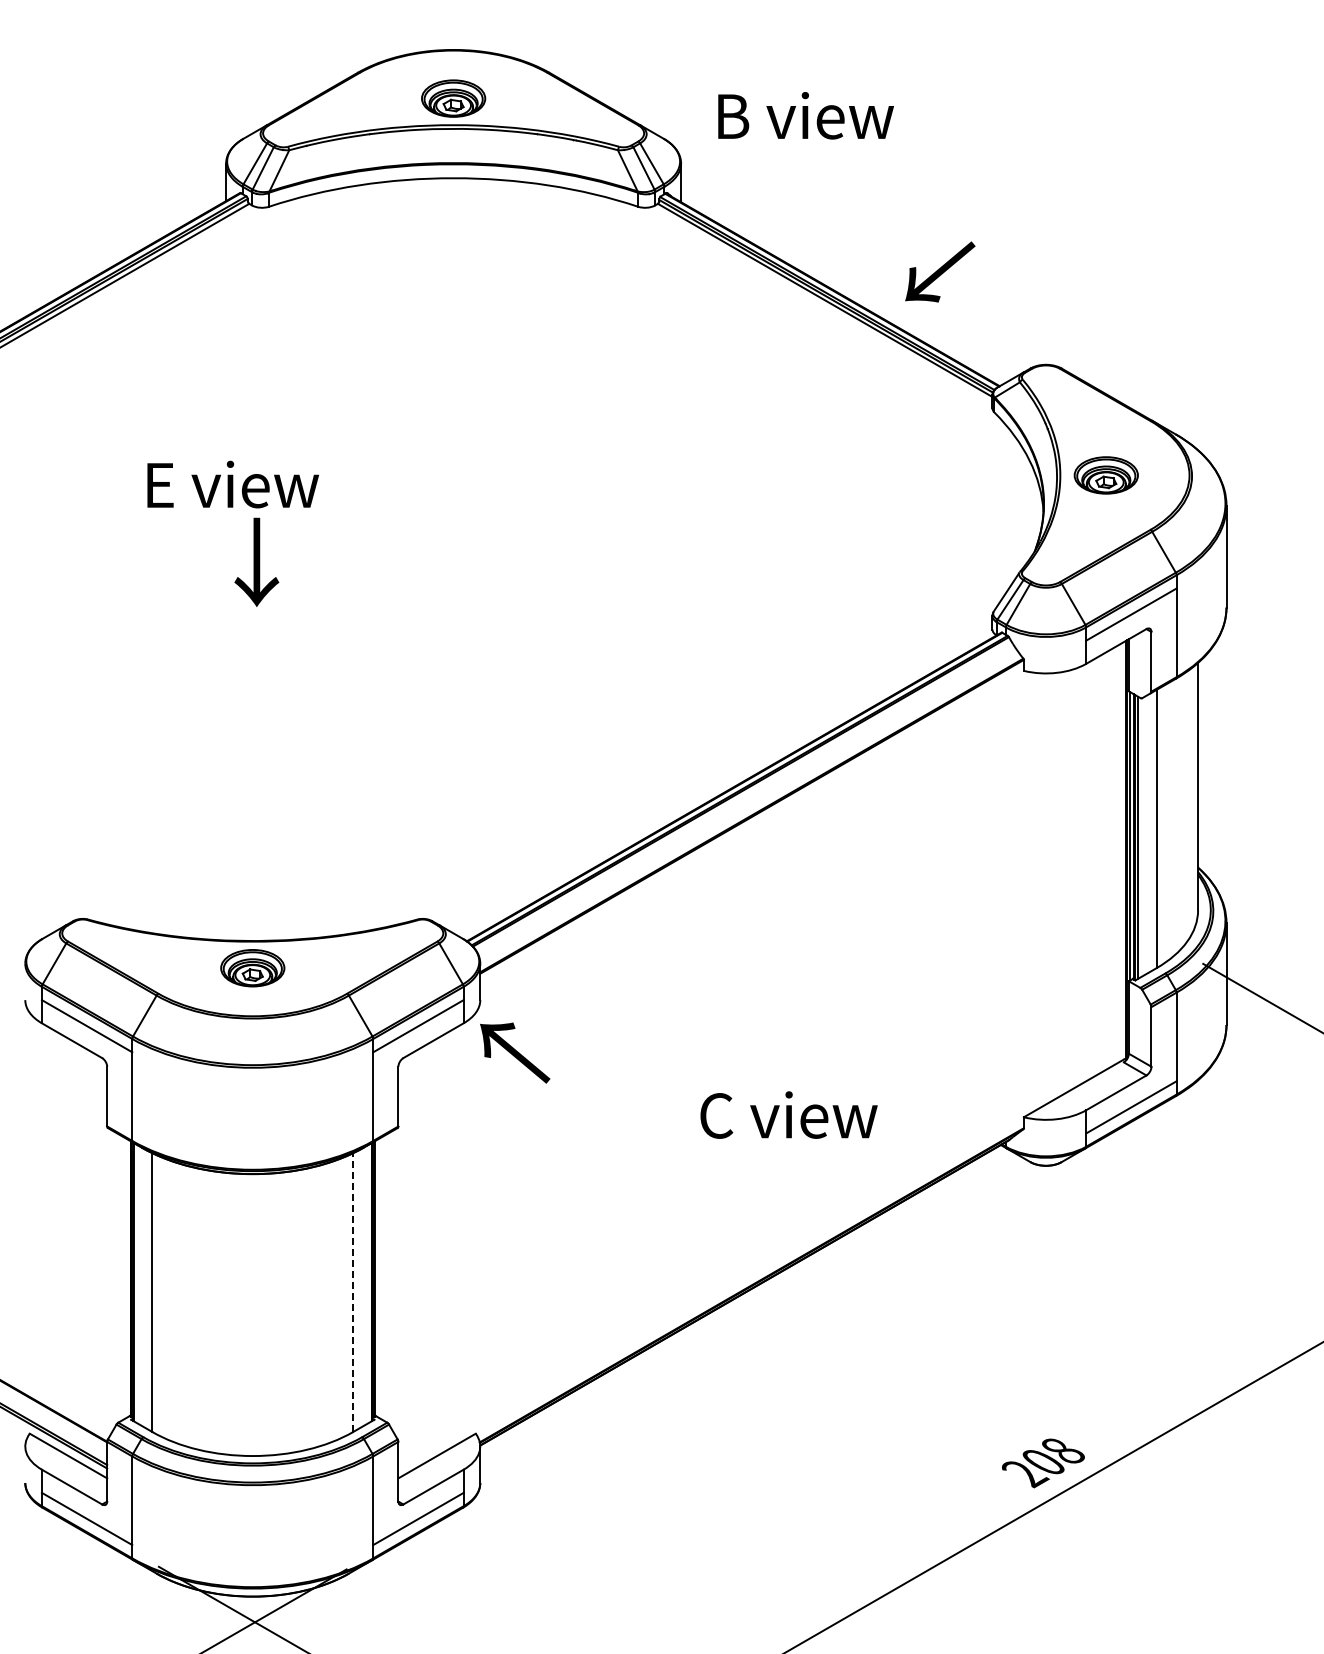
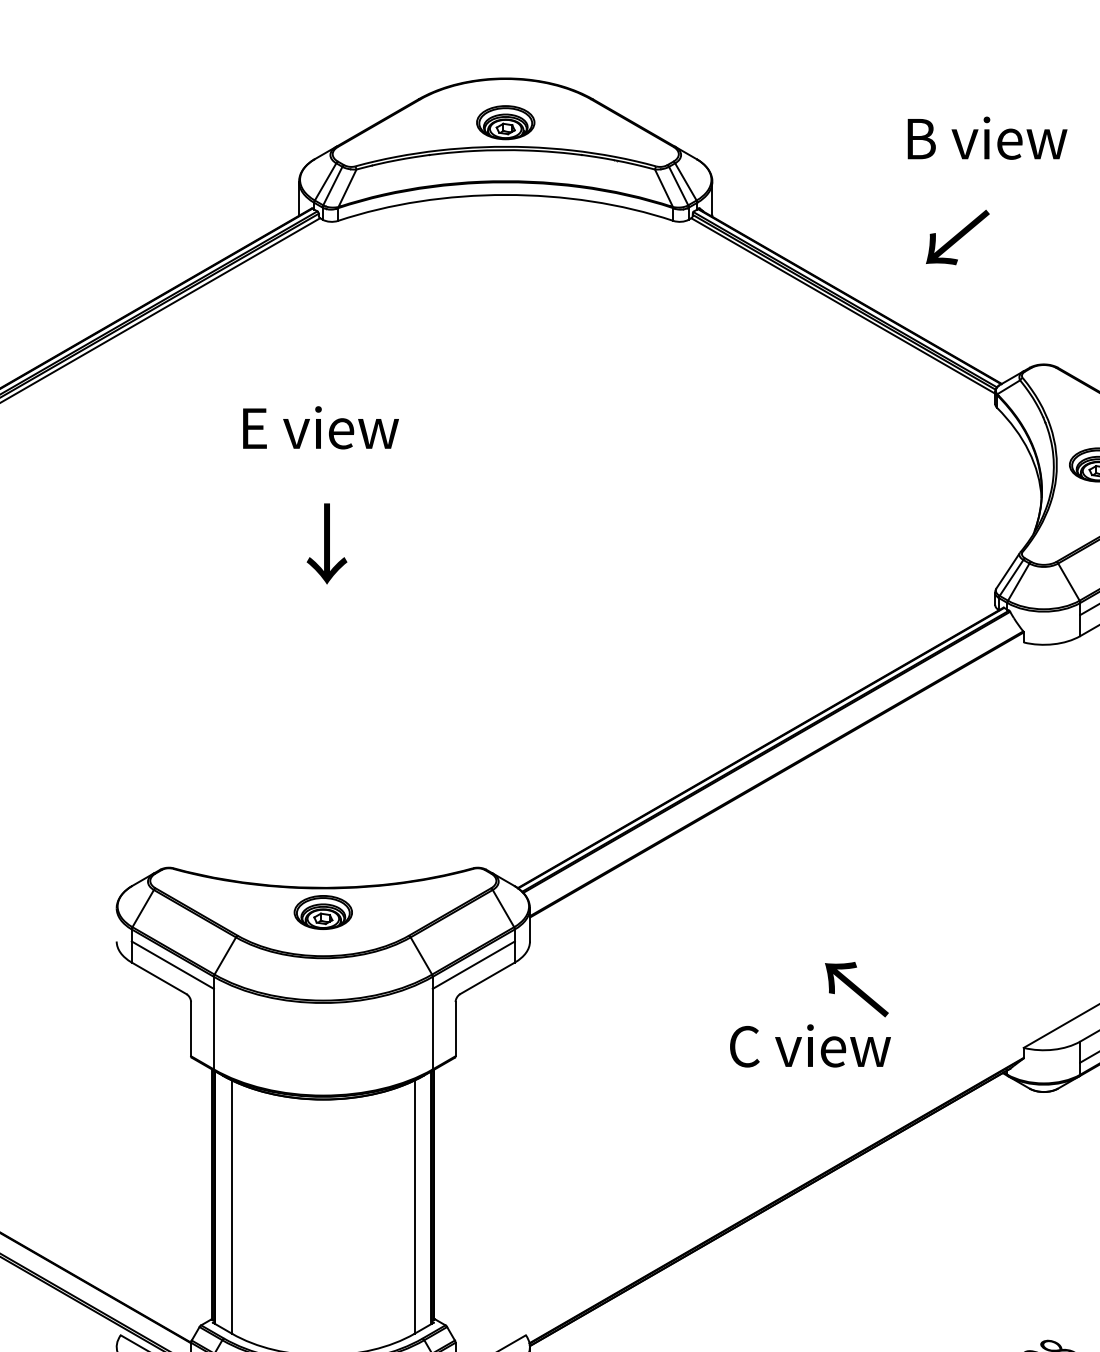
text: (805, 115) -> (987, 138), moved
text: (940, 271) -> (957, 237), moved
text: (232, 484) -> (320, 427), moved
text: (515, 1052) -> (857, 989), moved
line: (353, 1292) -> (414, 1207), dashed -> solid

